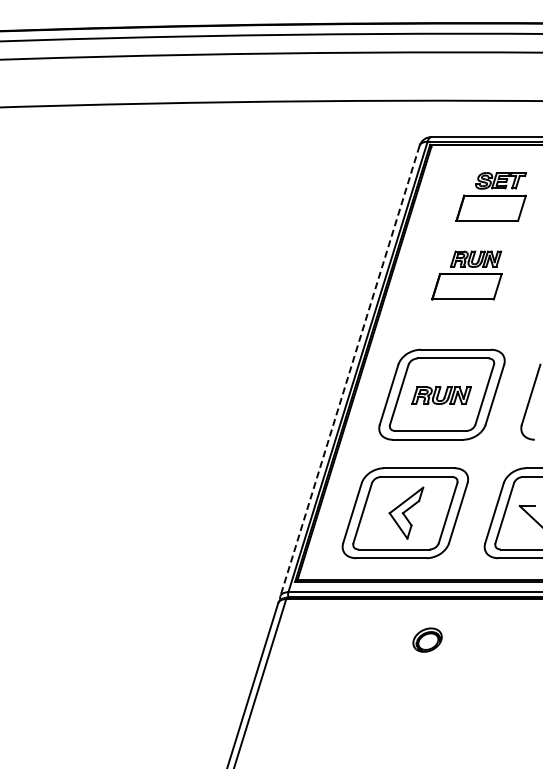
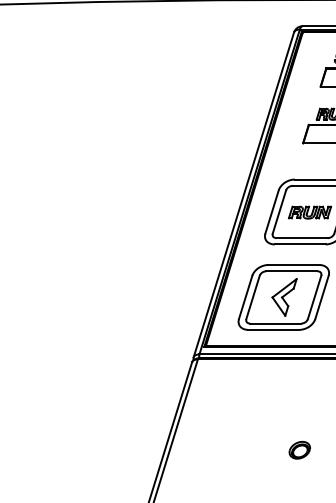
line: (350, 371) -> (244, 195), dashed -> solid
part: (427, 639) -> (299, 449), moved

